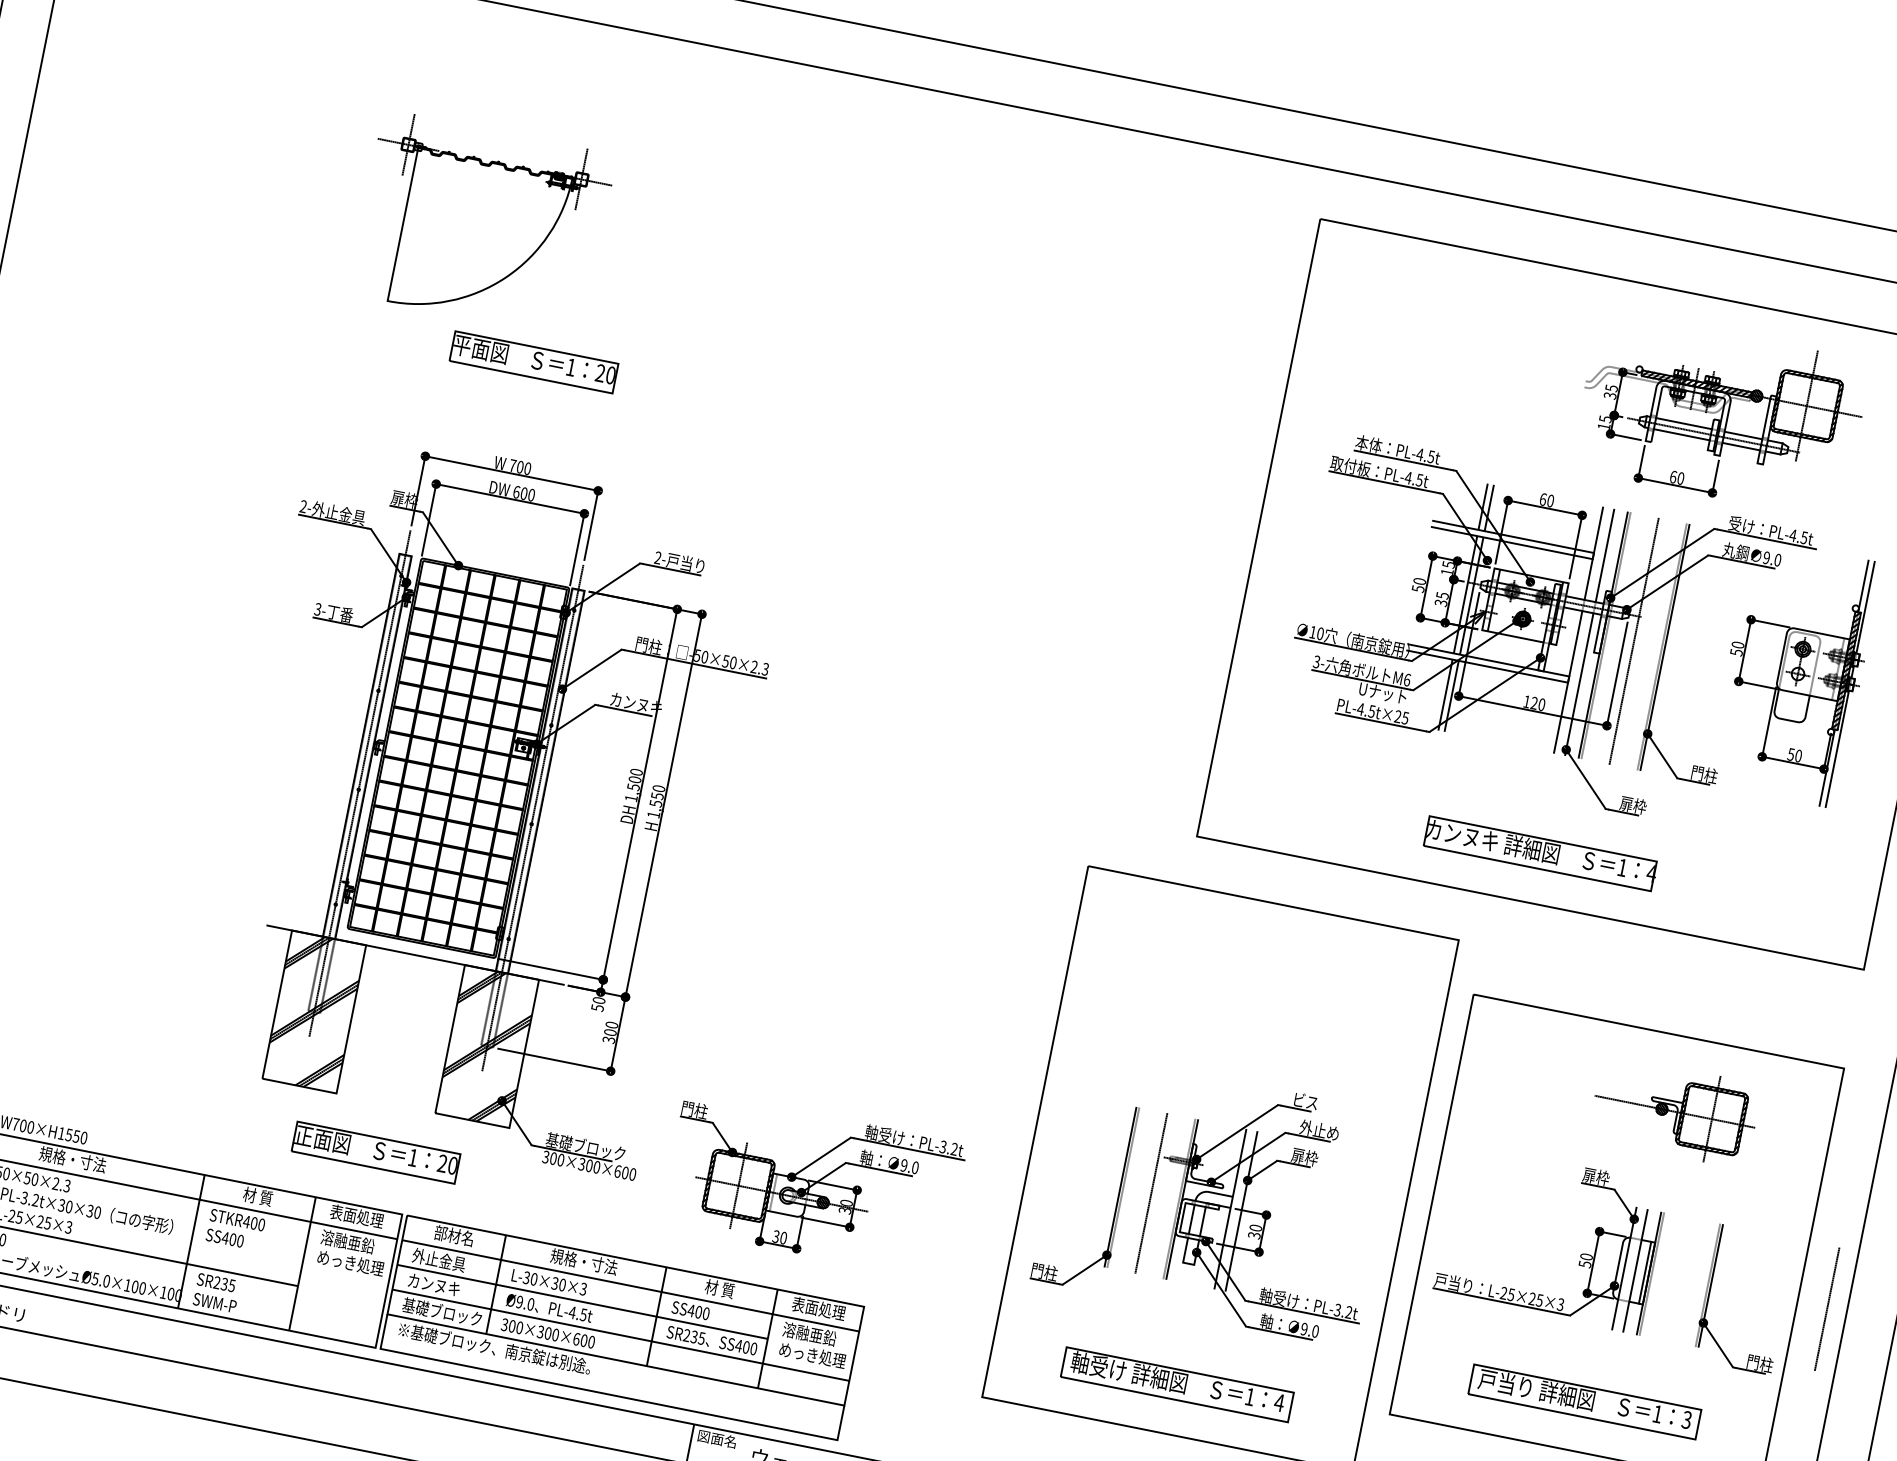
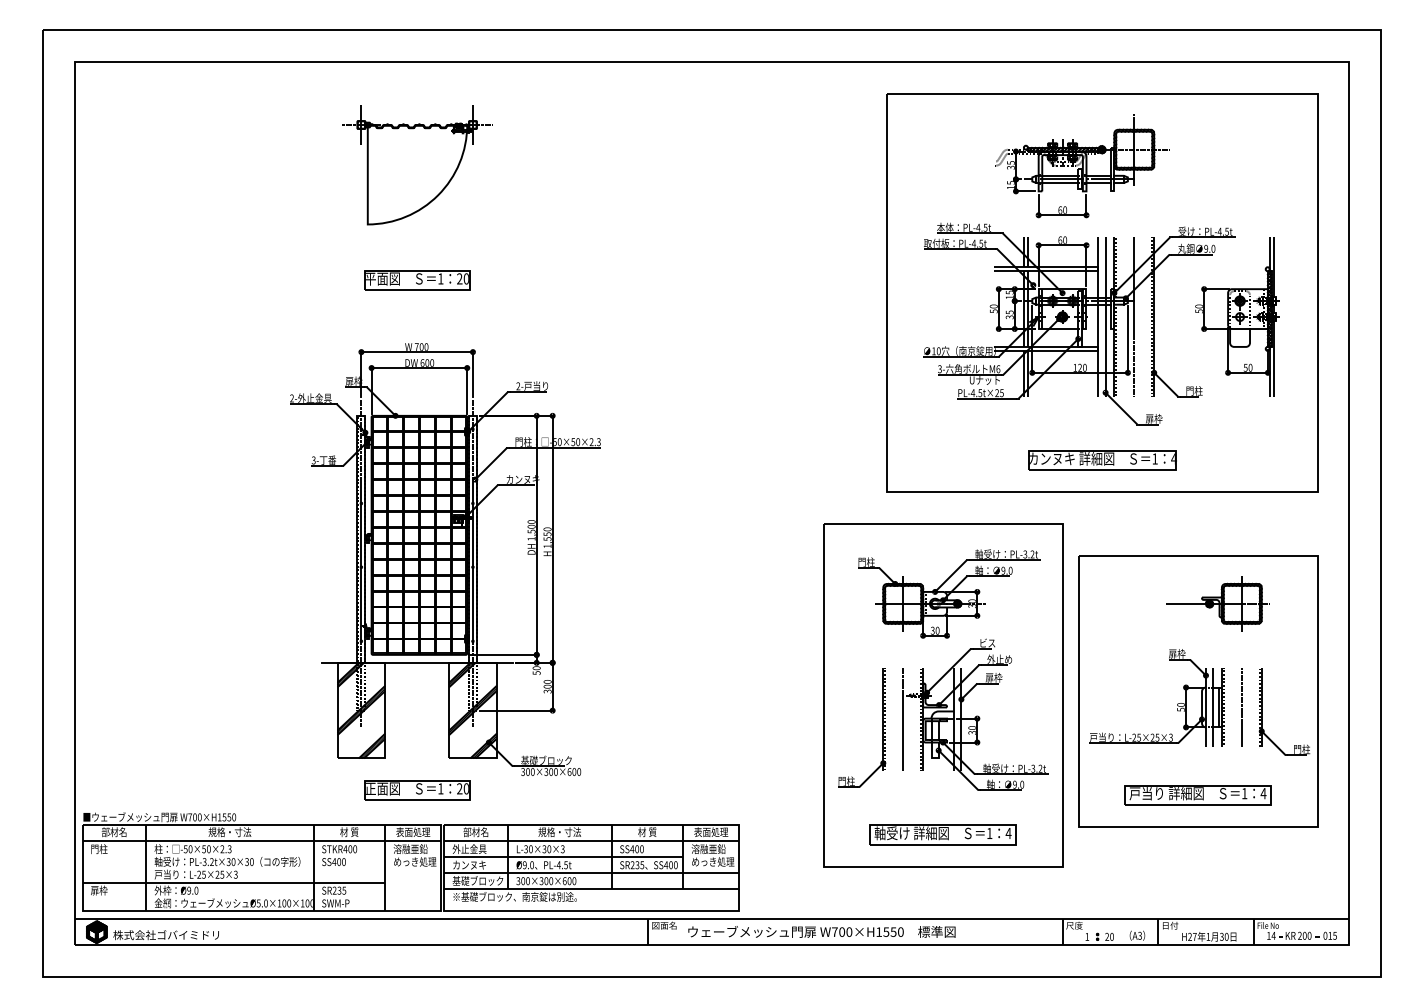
part: (482, 225) -> (417, 165), moved
part: (1721, 416) -> (1082, 166), moved
part: (813, 1184) -> (949, 593), moved
line: (1826, 1307) -> (1241, 706), moved
text: (1686, 1419) -> (1263, 793), 3 -> 4

